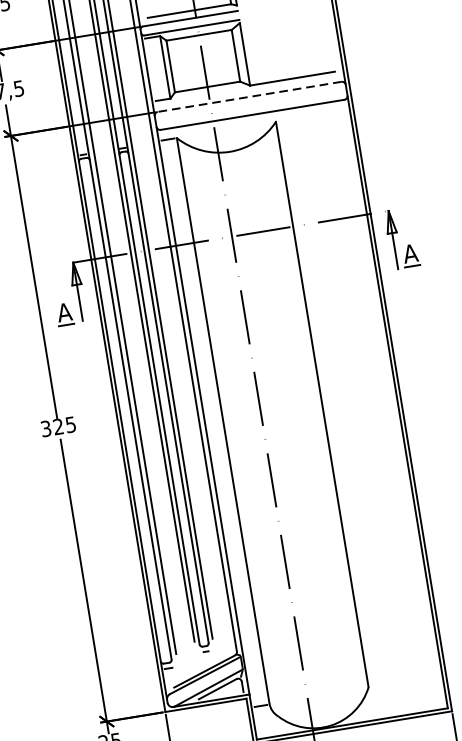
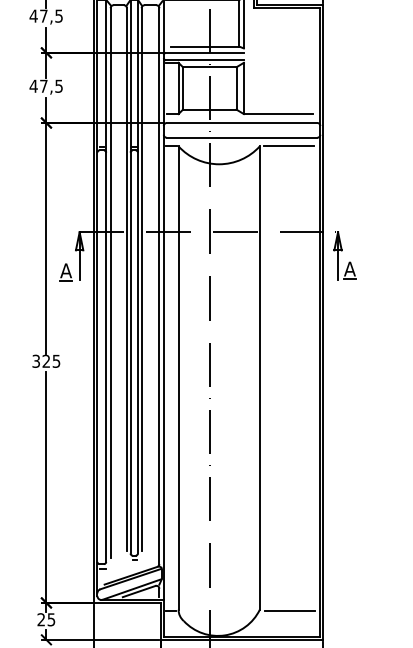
line: (249, 97) -> (241, 123), dashed -> solid
line: (311, 116) -> (288, 146), added
line: (404, 682) -> (289, 610), added

